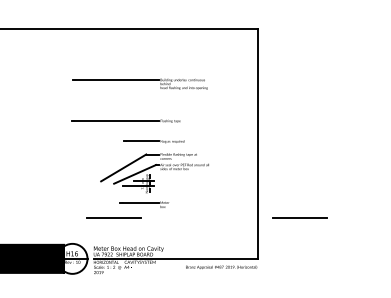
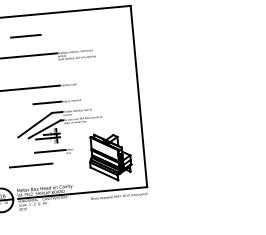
line: (122, 54) -> (26, 35), added
part: (214, 216) -> (110, 156), added
line: (299, 217) -> (177, 151), removed

